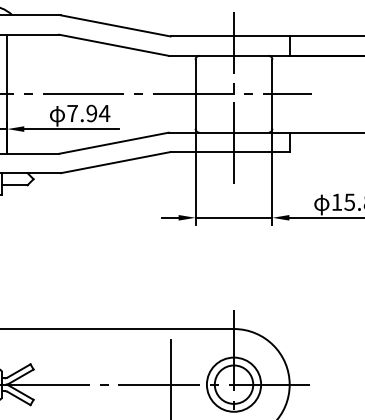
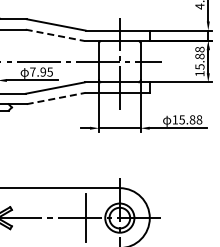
line: (114, 45) -> (55, 35), solid -> dashed
text: (105, 112) -> (50, 71), 7.94 -> 7.95
line: (116, 162) -> (56, 98), solid -> dashed

